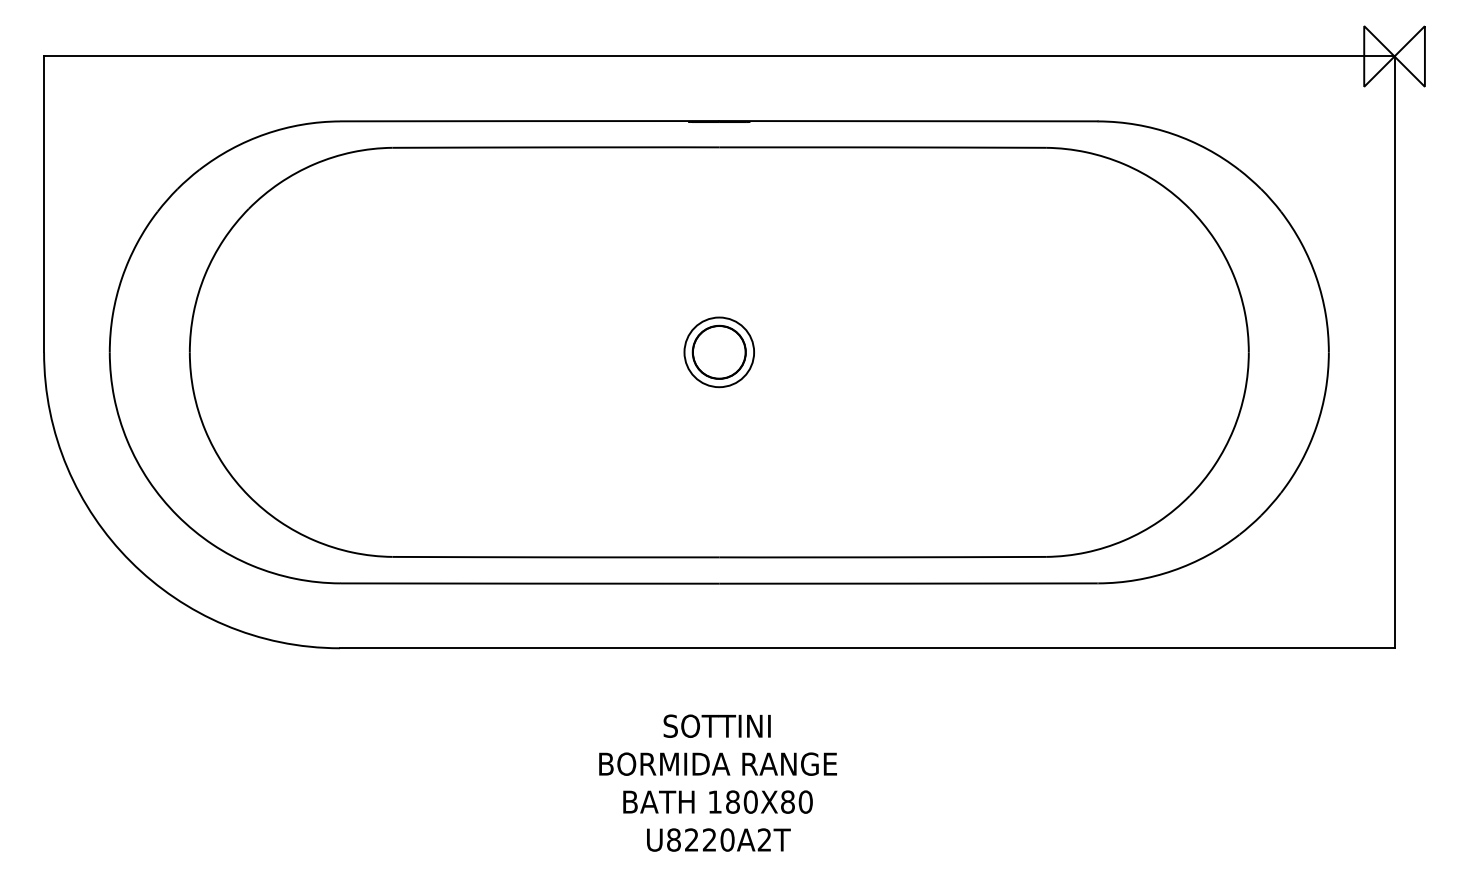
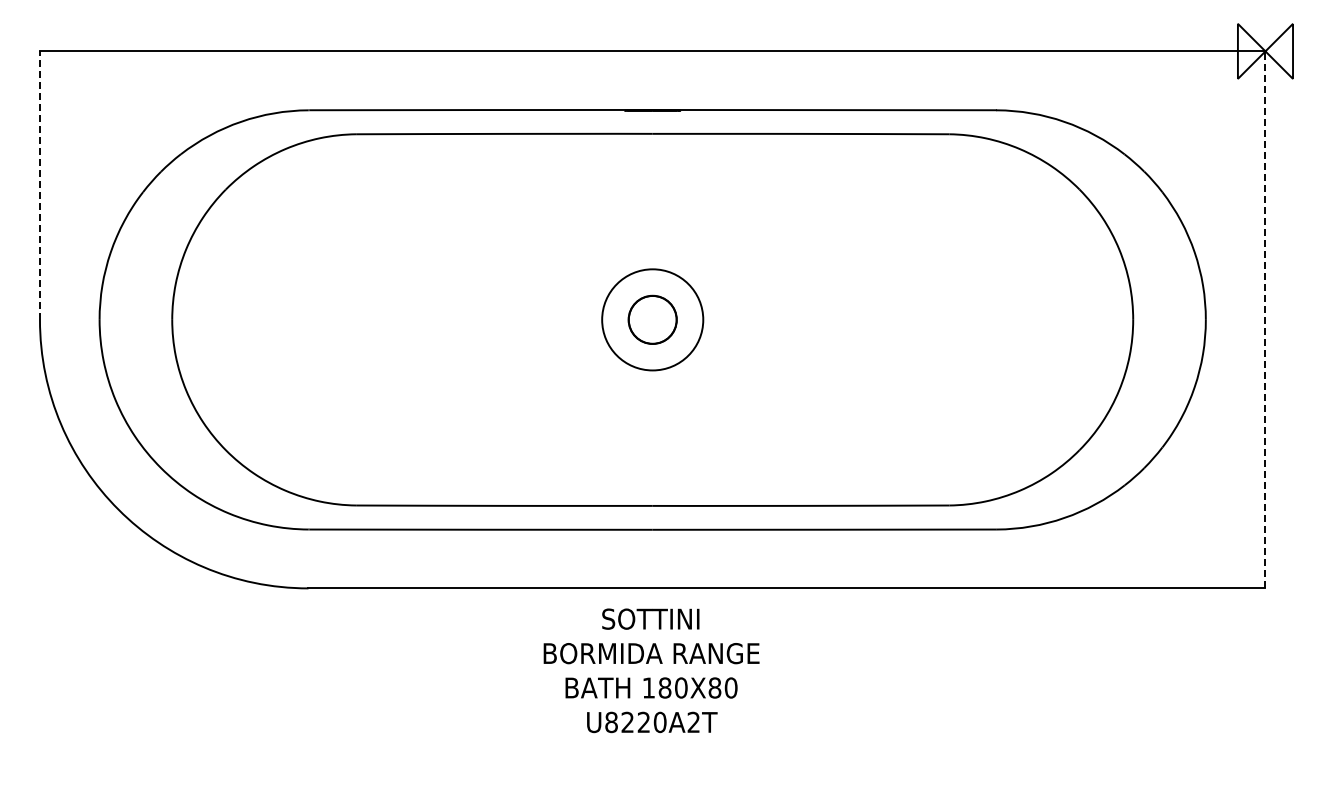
line: (43, 204) -> (39, 185), solid -> dashed
circle: (719, 351) -> (652, 319), size x1.6
line: (1394, 351) -> (1265, 319), solid -> dashed
text: (717, 782) -> (651, 670), moved

